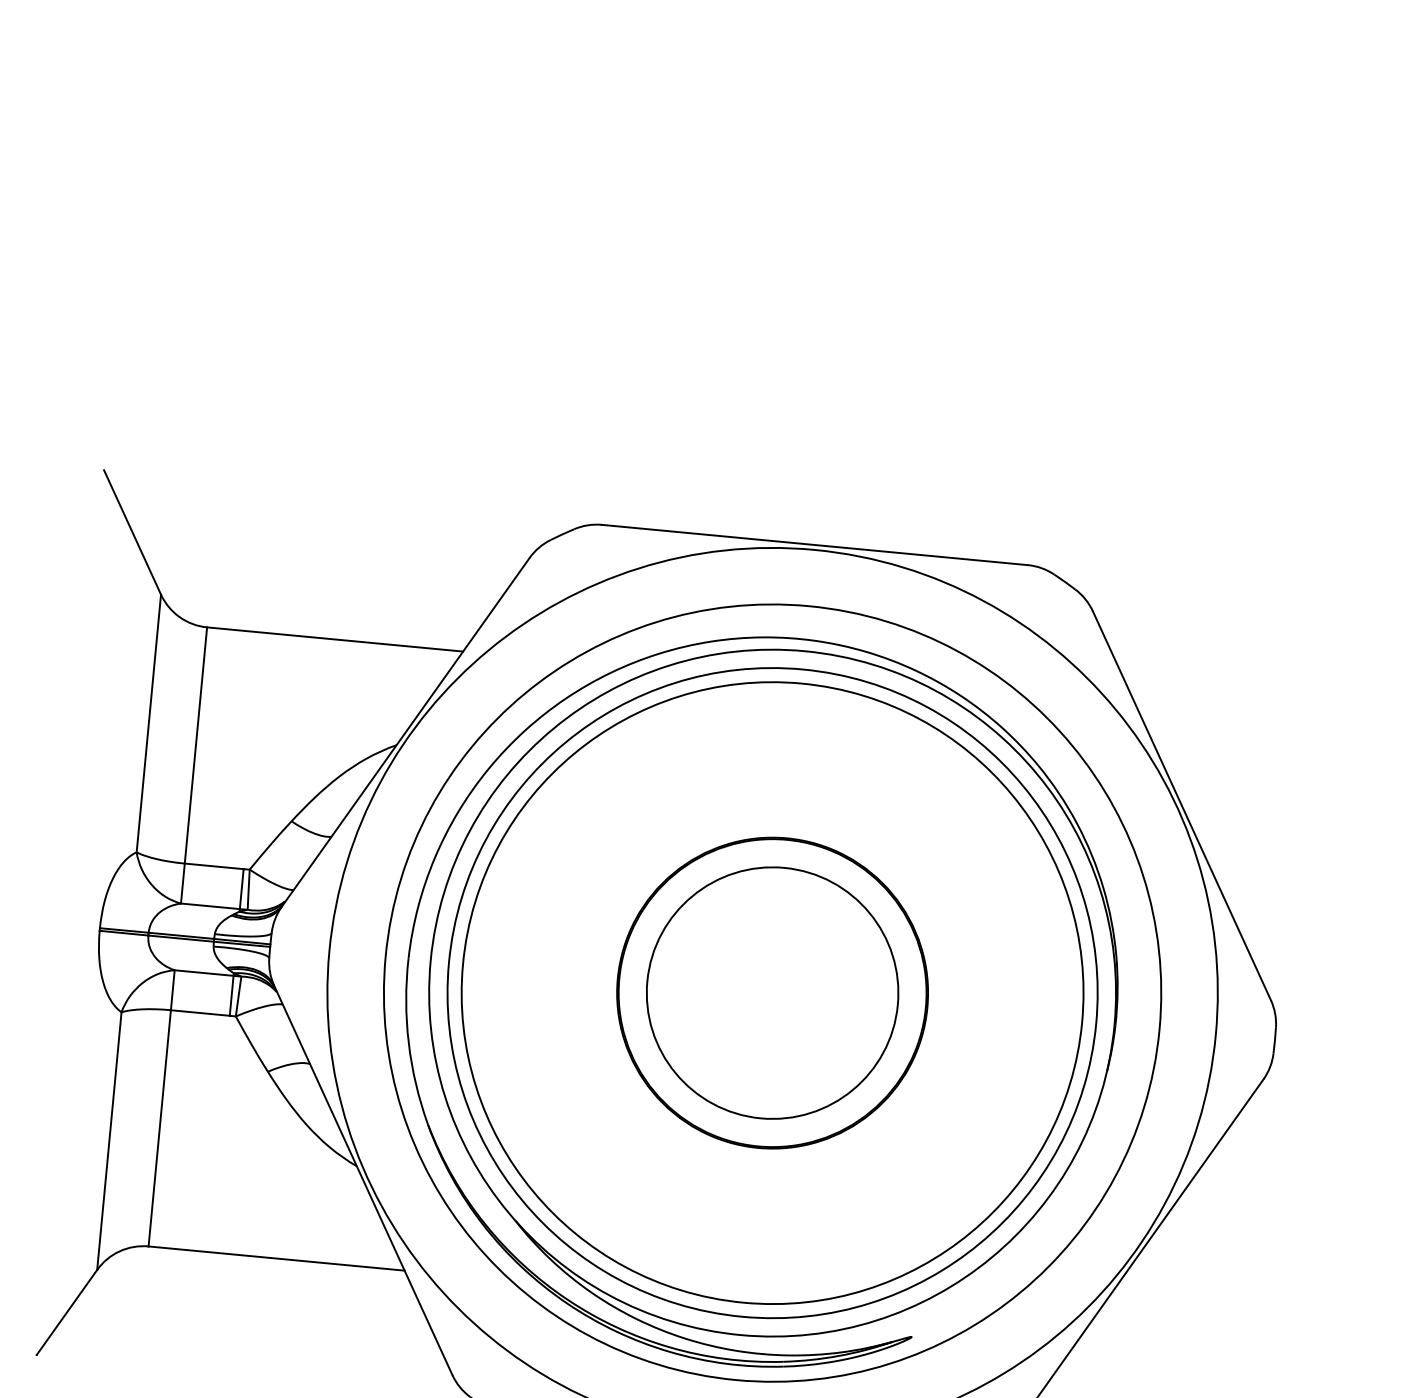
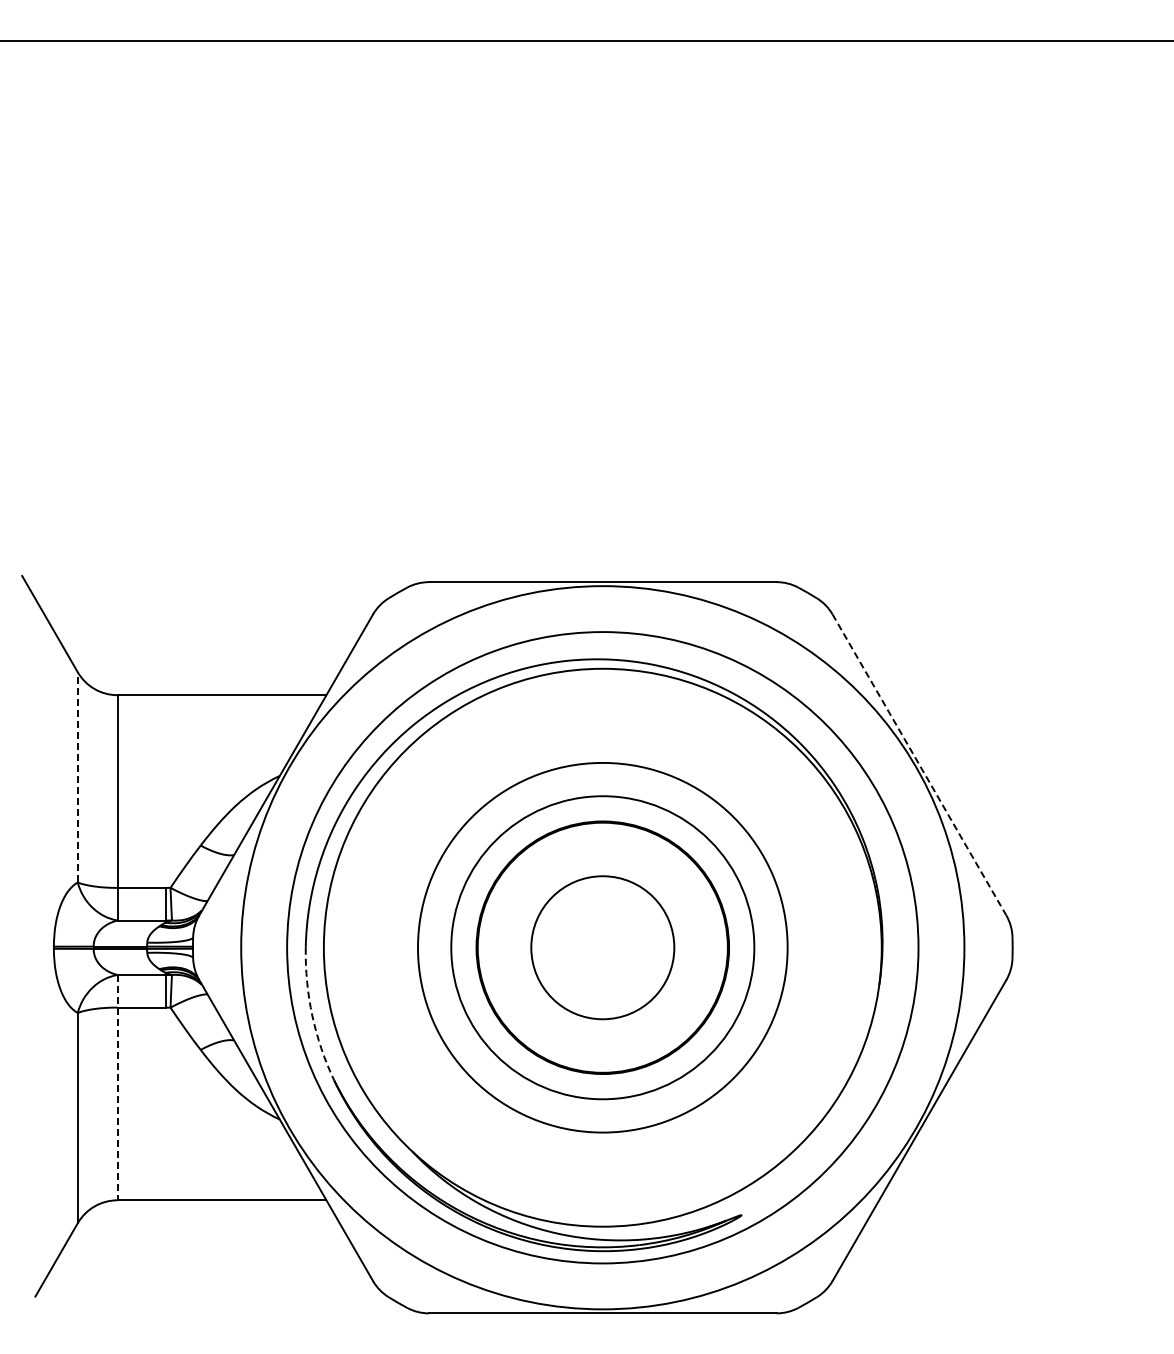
line: (148, 722) -> (77, 776), solid -> dashed
line: (1181, 805) -> (919, 764), solid -> dashed
circle: (772, 992) -> (602, 947), size x0.6
circle: (772, 992) -> (602, 947), size x0.7
circle: (772, 992) -> (602, 947), size x0.7
arc: (408, 1042) -> (312, 1015), solid -> dashed
line: (161, 1108) -> (117, 1087), solid -> dashed

